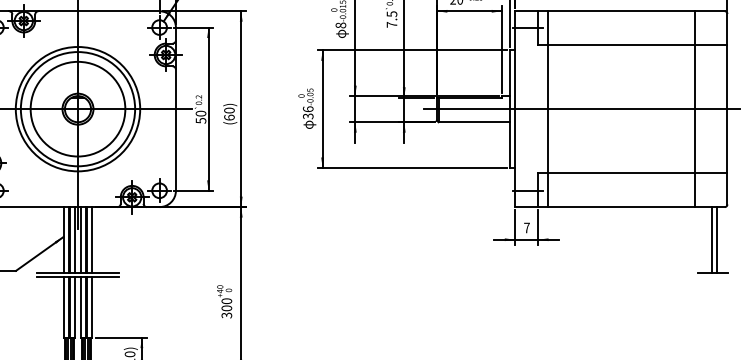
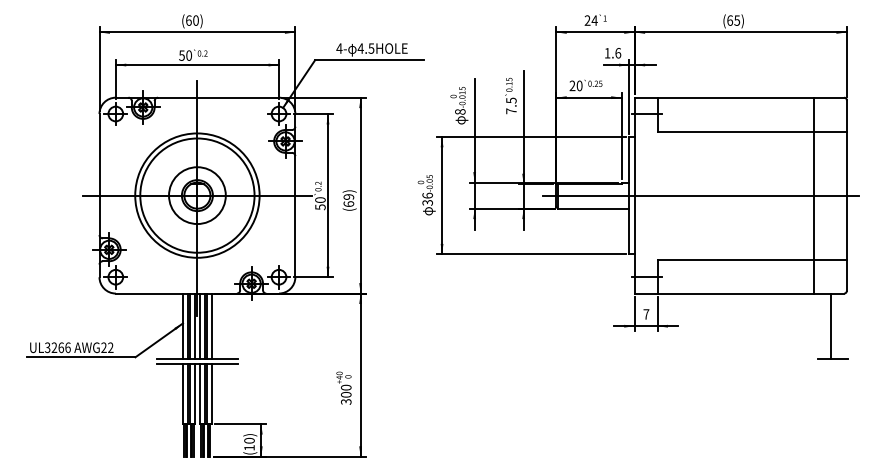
circle: (78, 109) -> (197, 195), size x0.6
line: (548, 109) -> (667, 195), removed
text: (229, 110) -> (348, 196), 60 -> 69
line: (717, 240) -> (836, 326), removed

